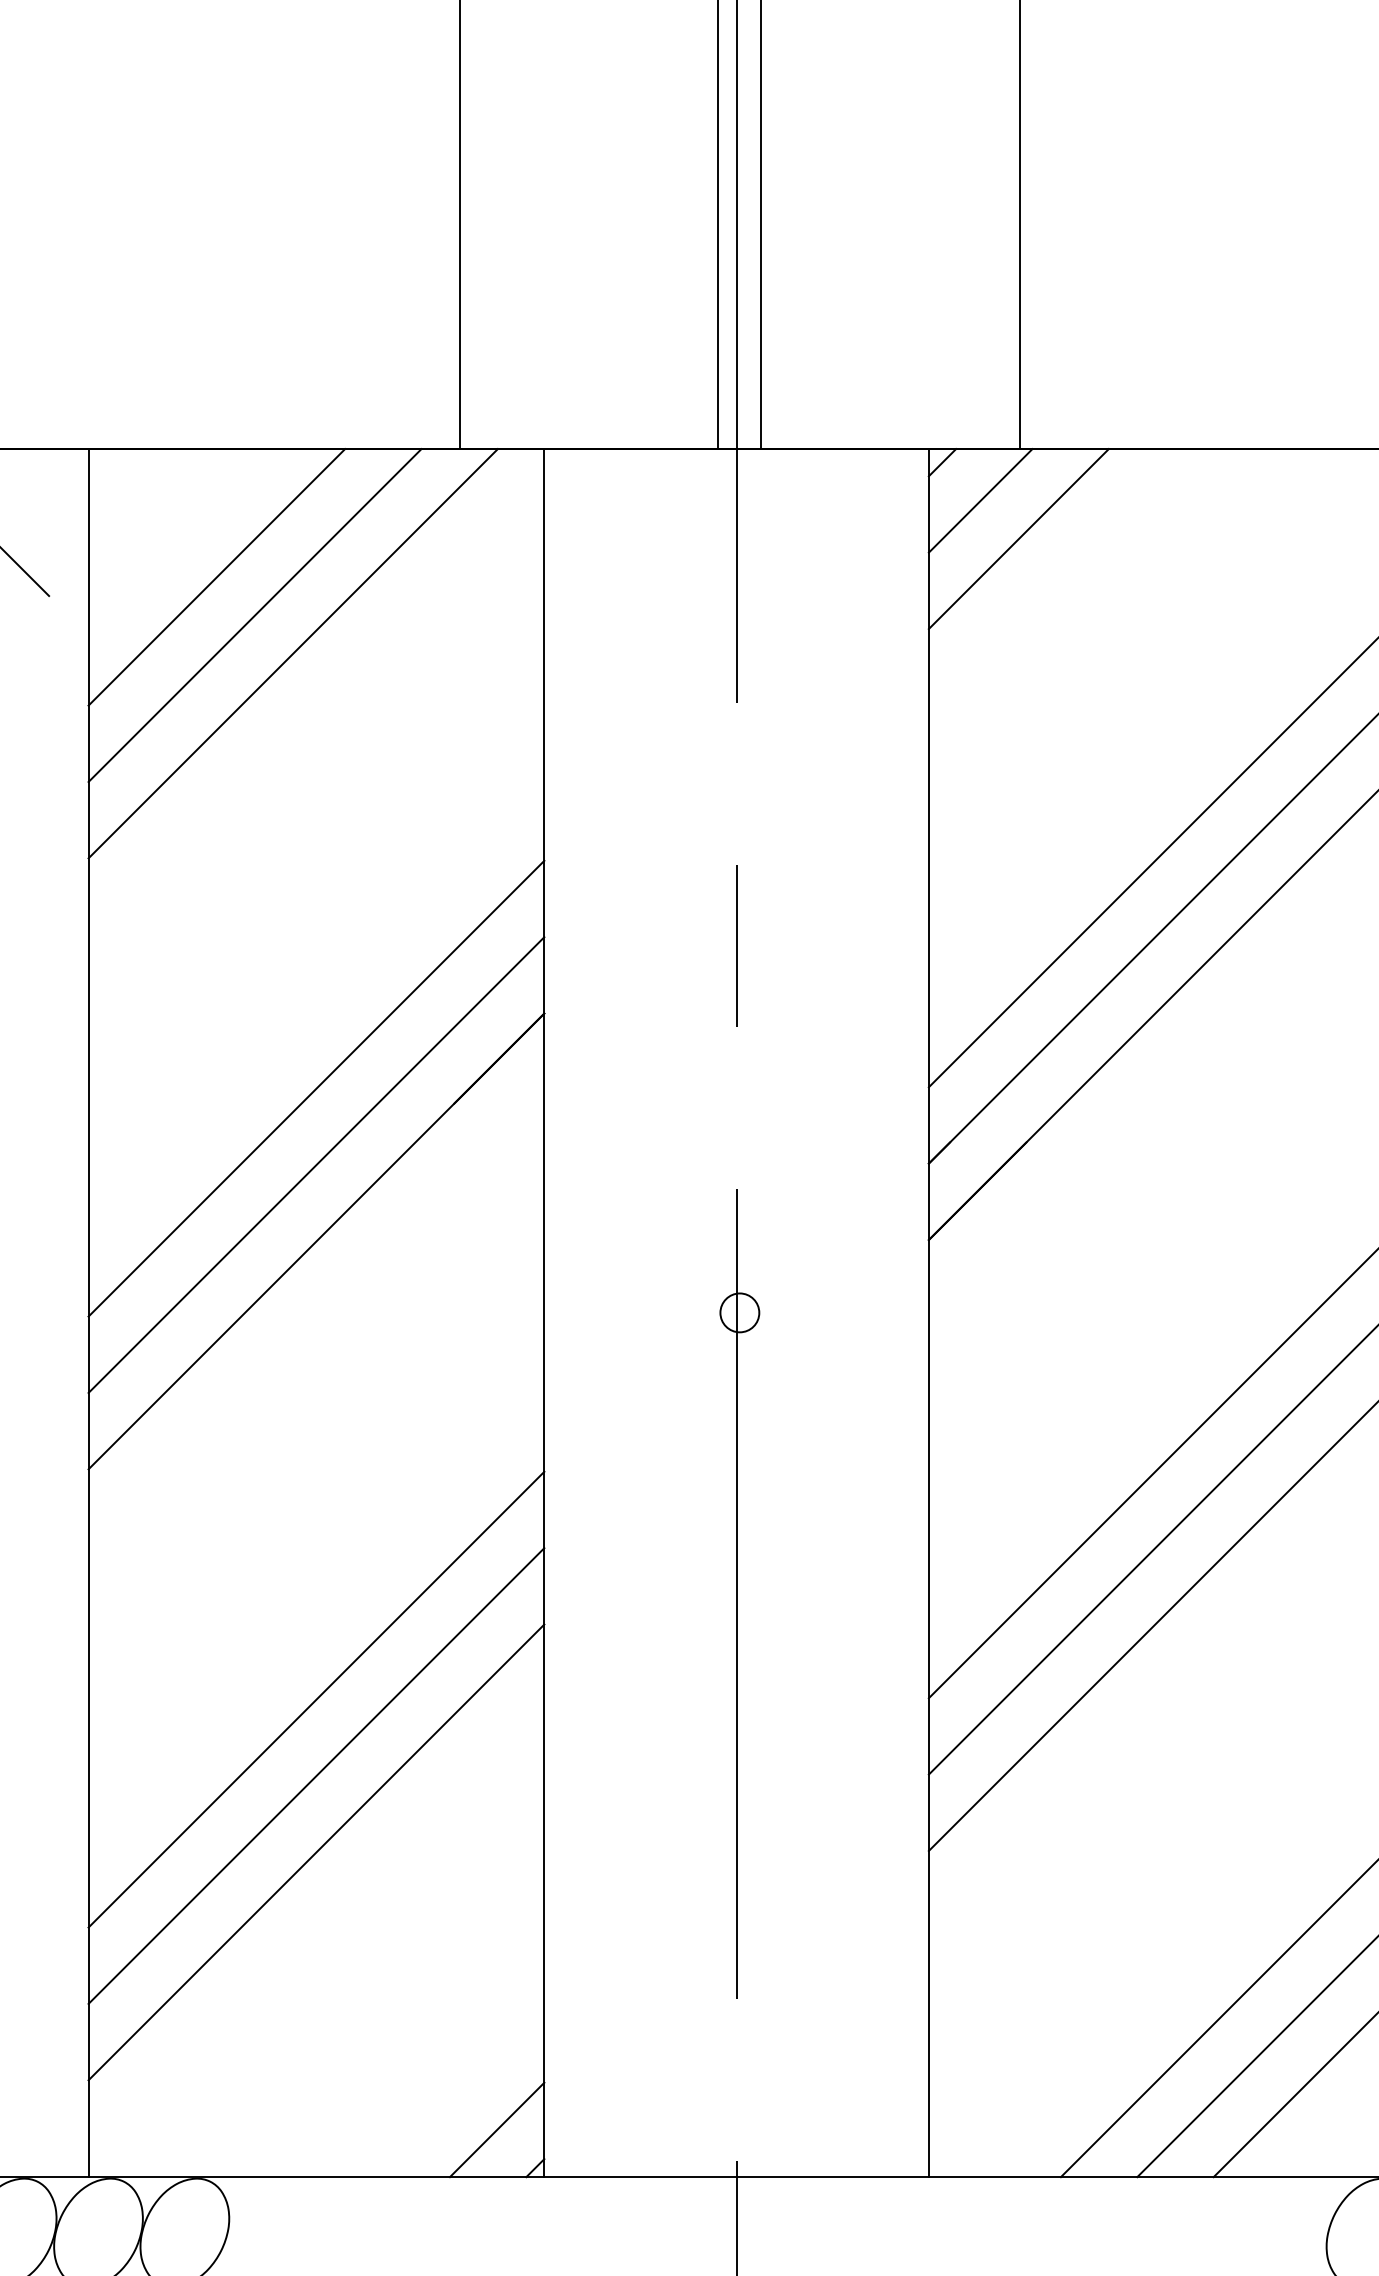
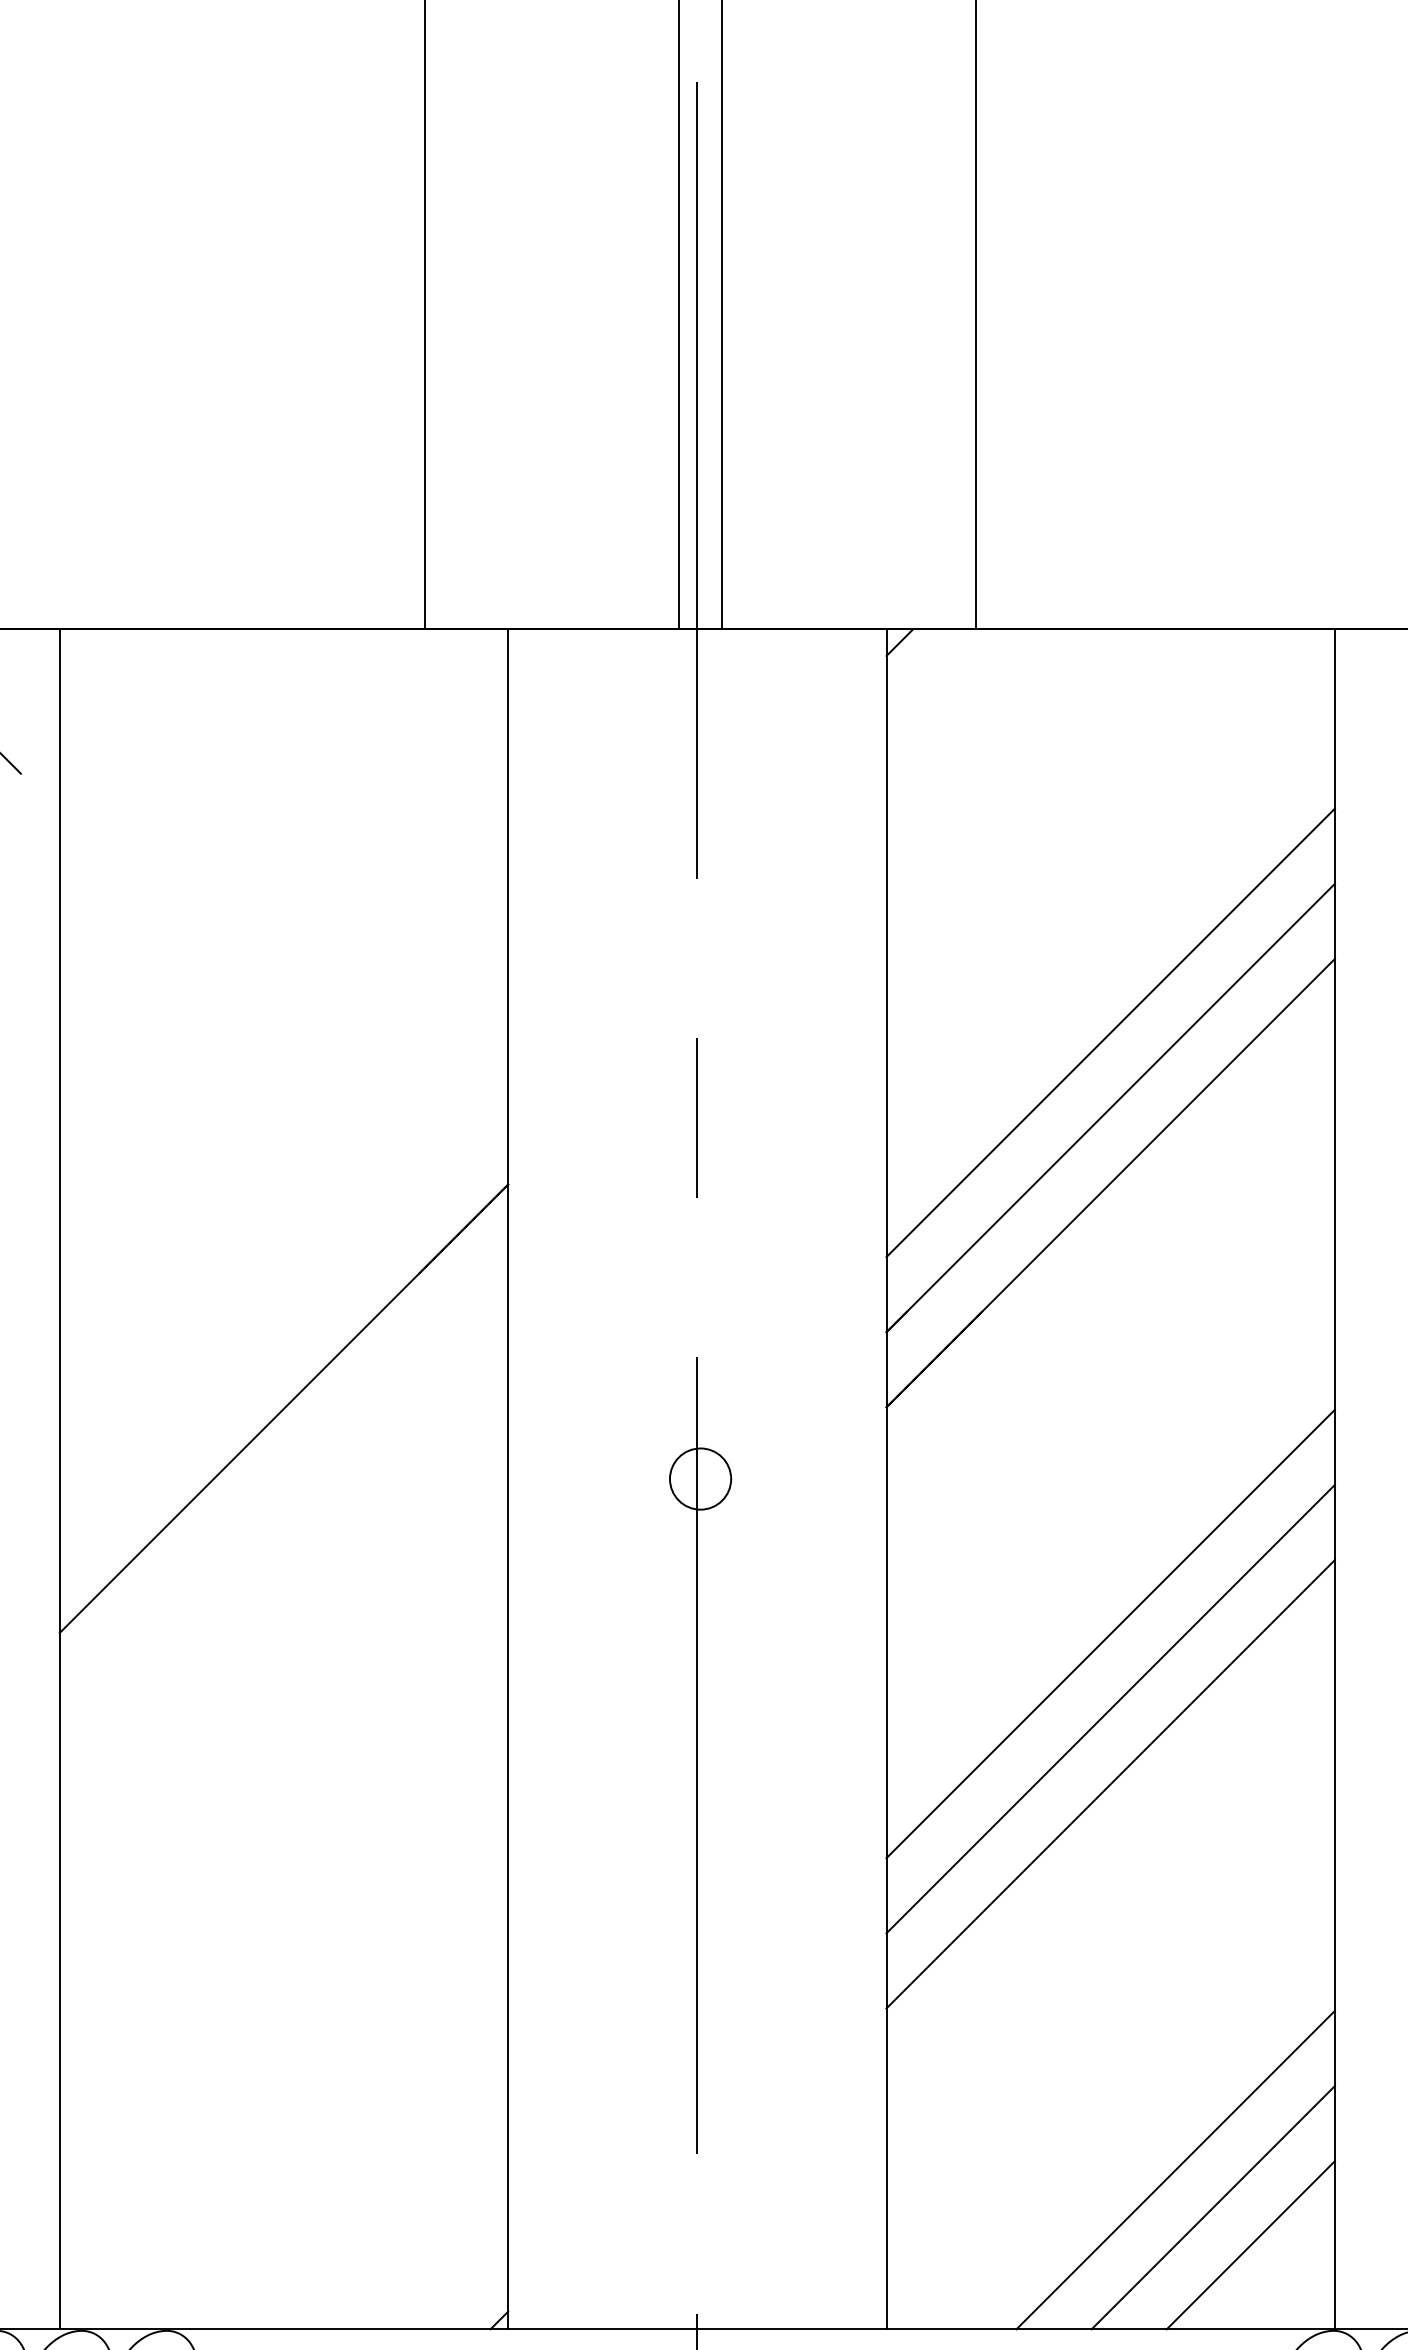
line: (980, 501) -> (937, 680), removed
line: (1018, 538) -> (974, 717), removed
line: (216, 577) -> (185, 755), removed
line: (254, 615) -> (223, 792), removed
line: (292, 653) -> (260, 830), removed
line: (315, 1088) -> (283, 1258), removed
line: (315, 1164) -> (283, 1333), removed
circle: (739, 1312) -> (700, 1478), size x1.6
line: (315, 1699) -> (283, 1859), removed
line: (315, 1775) -> (283, 1934), removed
line: (315, 1852) -> (283, 2009), removed
line: (496, 2129) -> (461, 2282), removed

